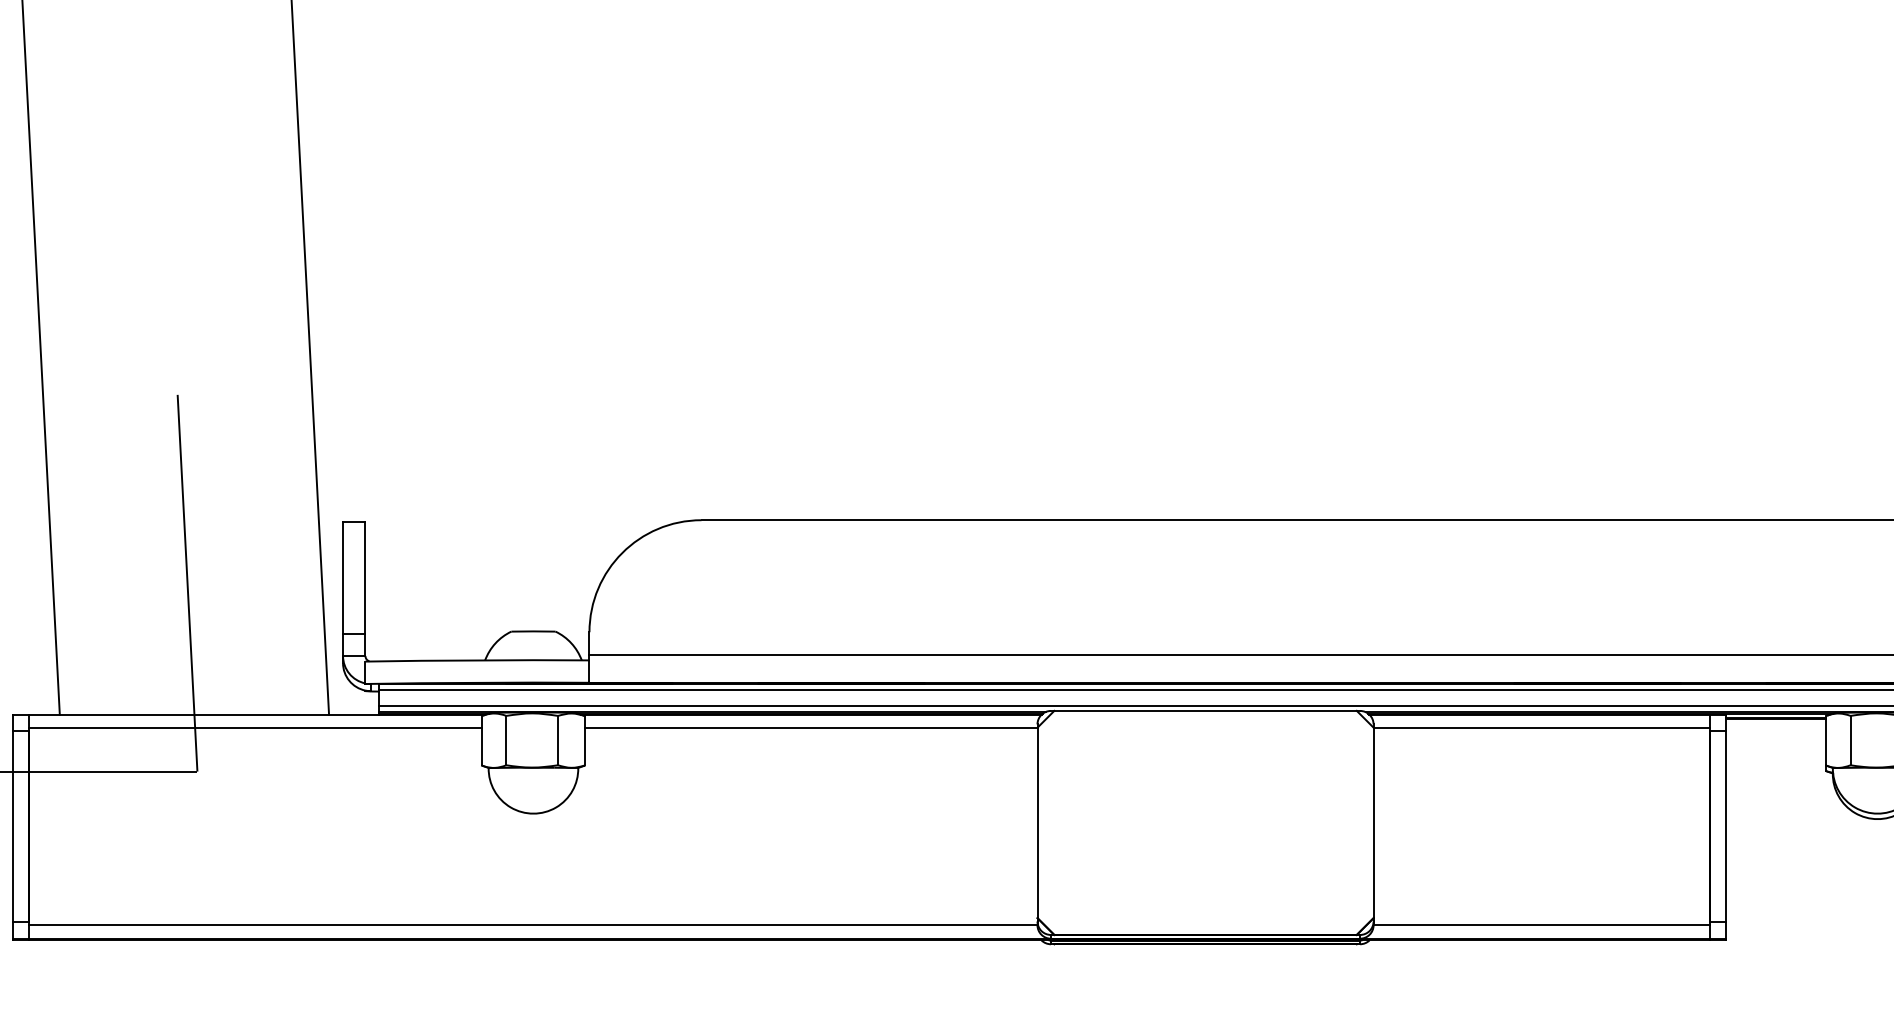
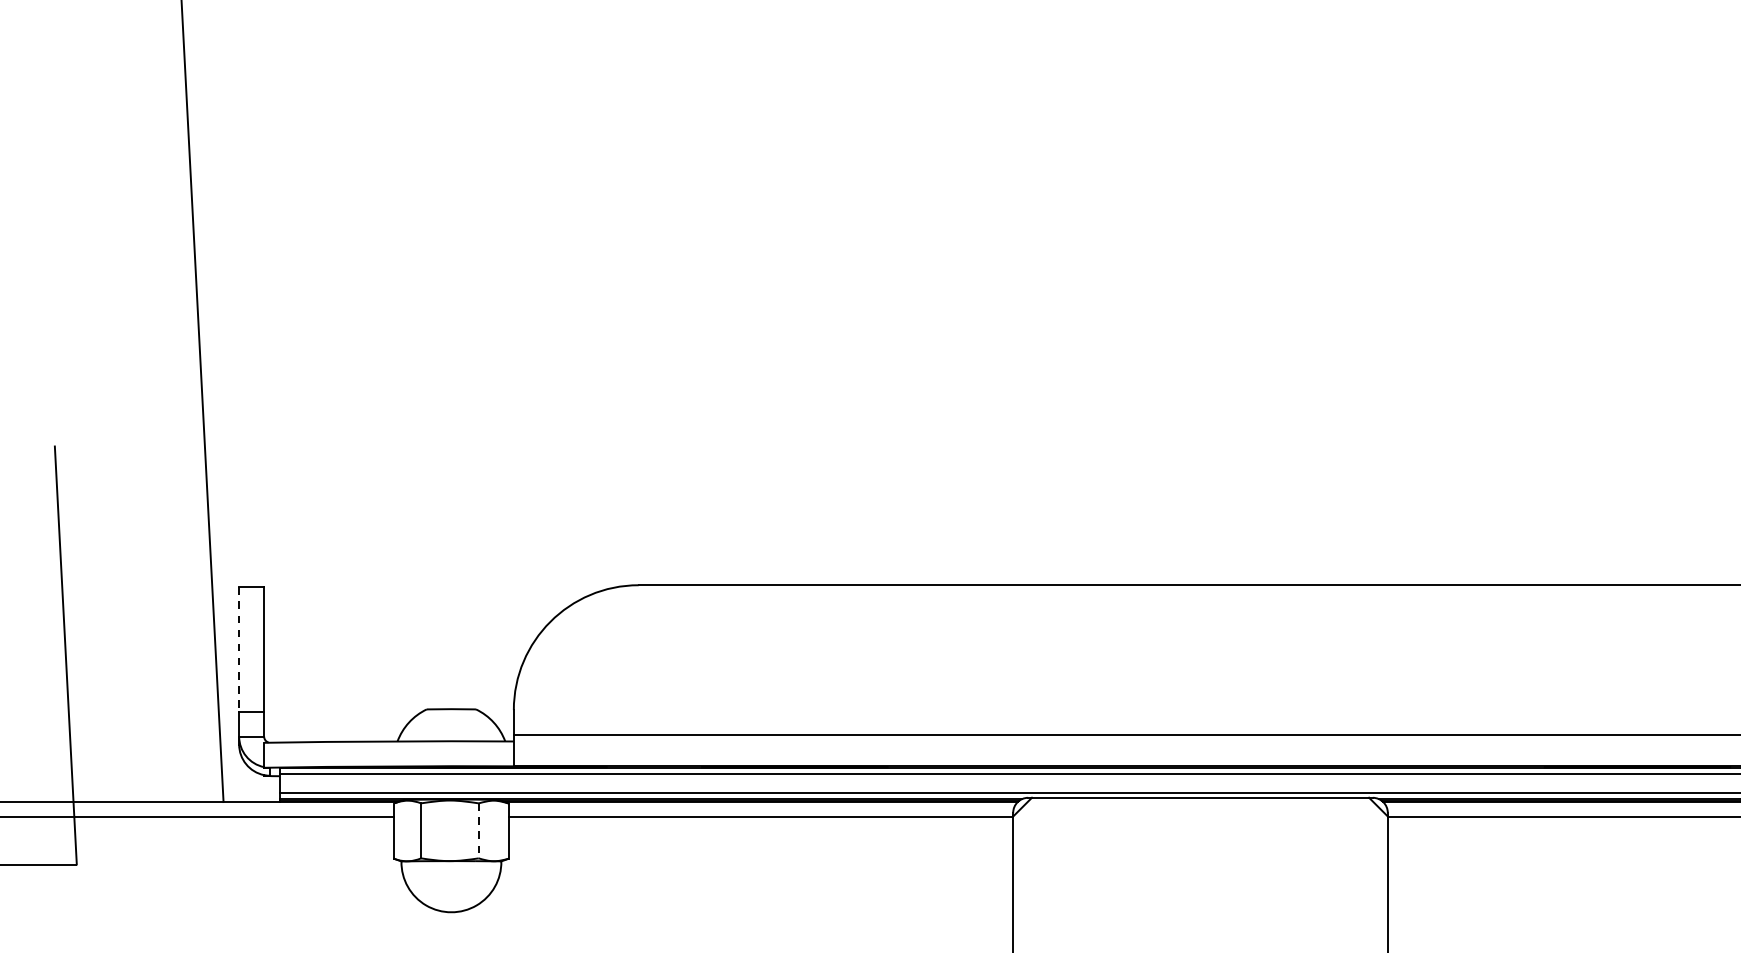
line: (343, 577) -> (239, 649), solid -> dashed
line: (558, 740) -> (479, 830), solid -> dashed

